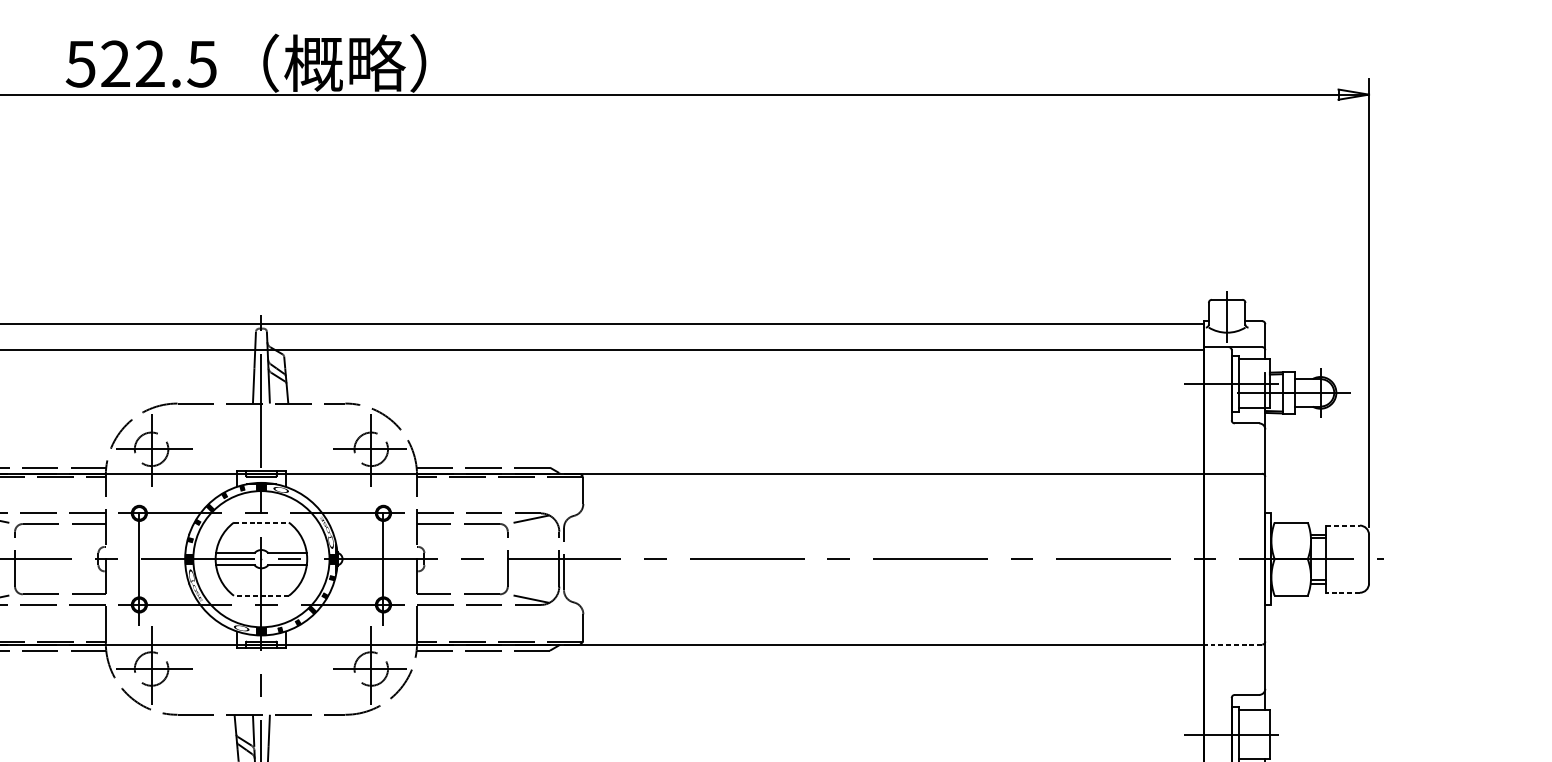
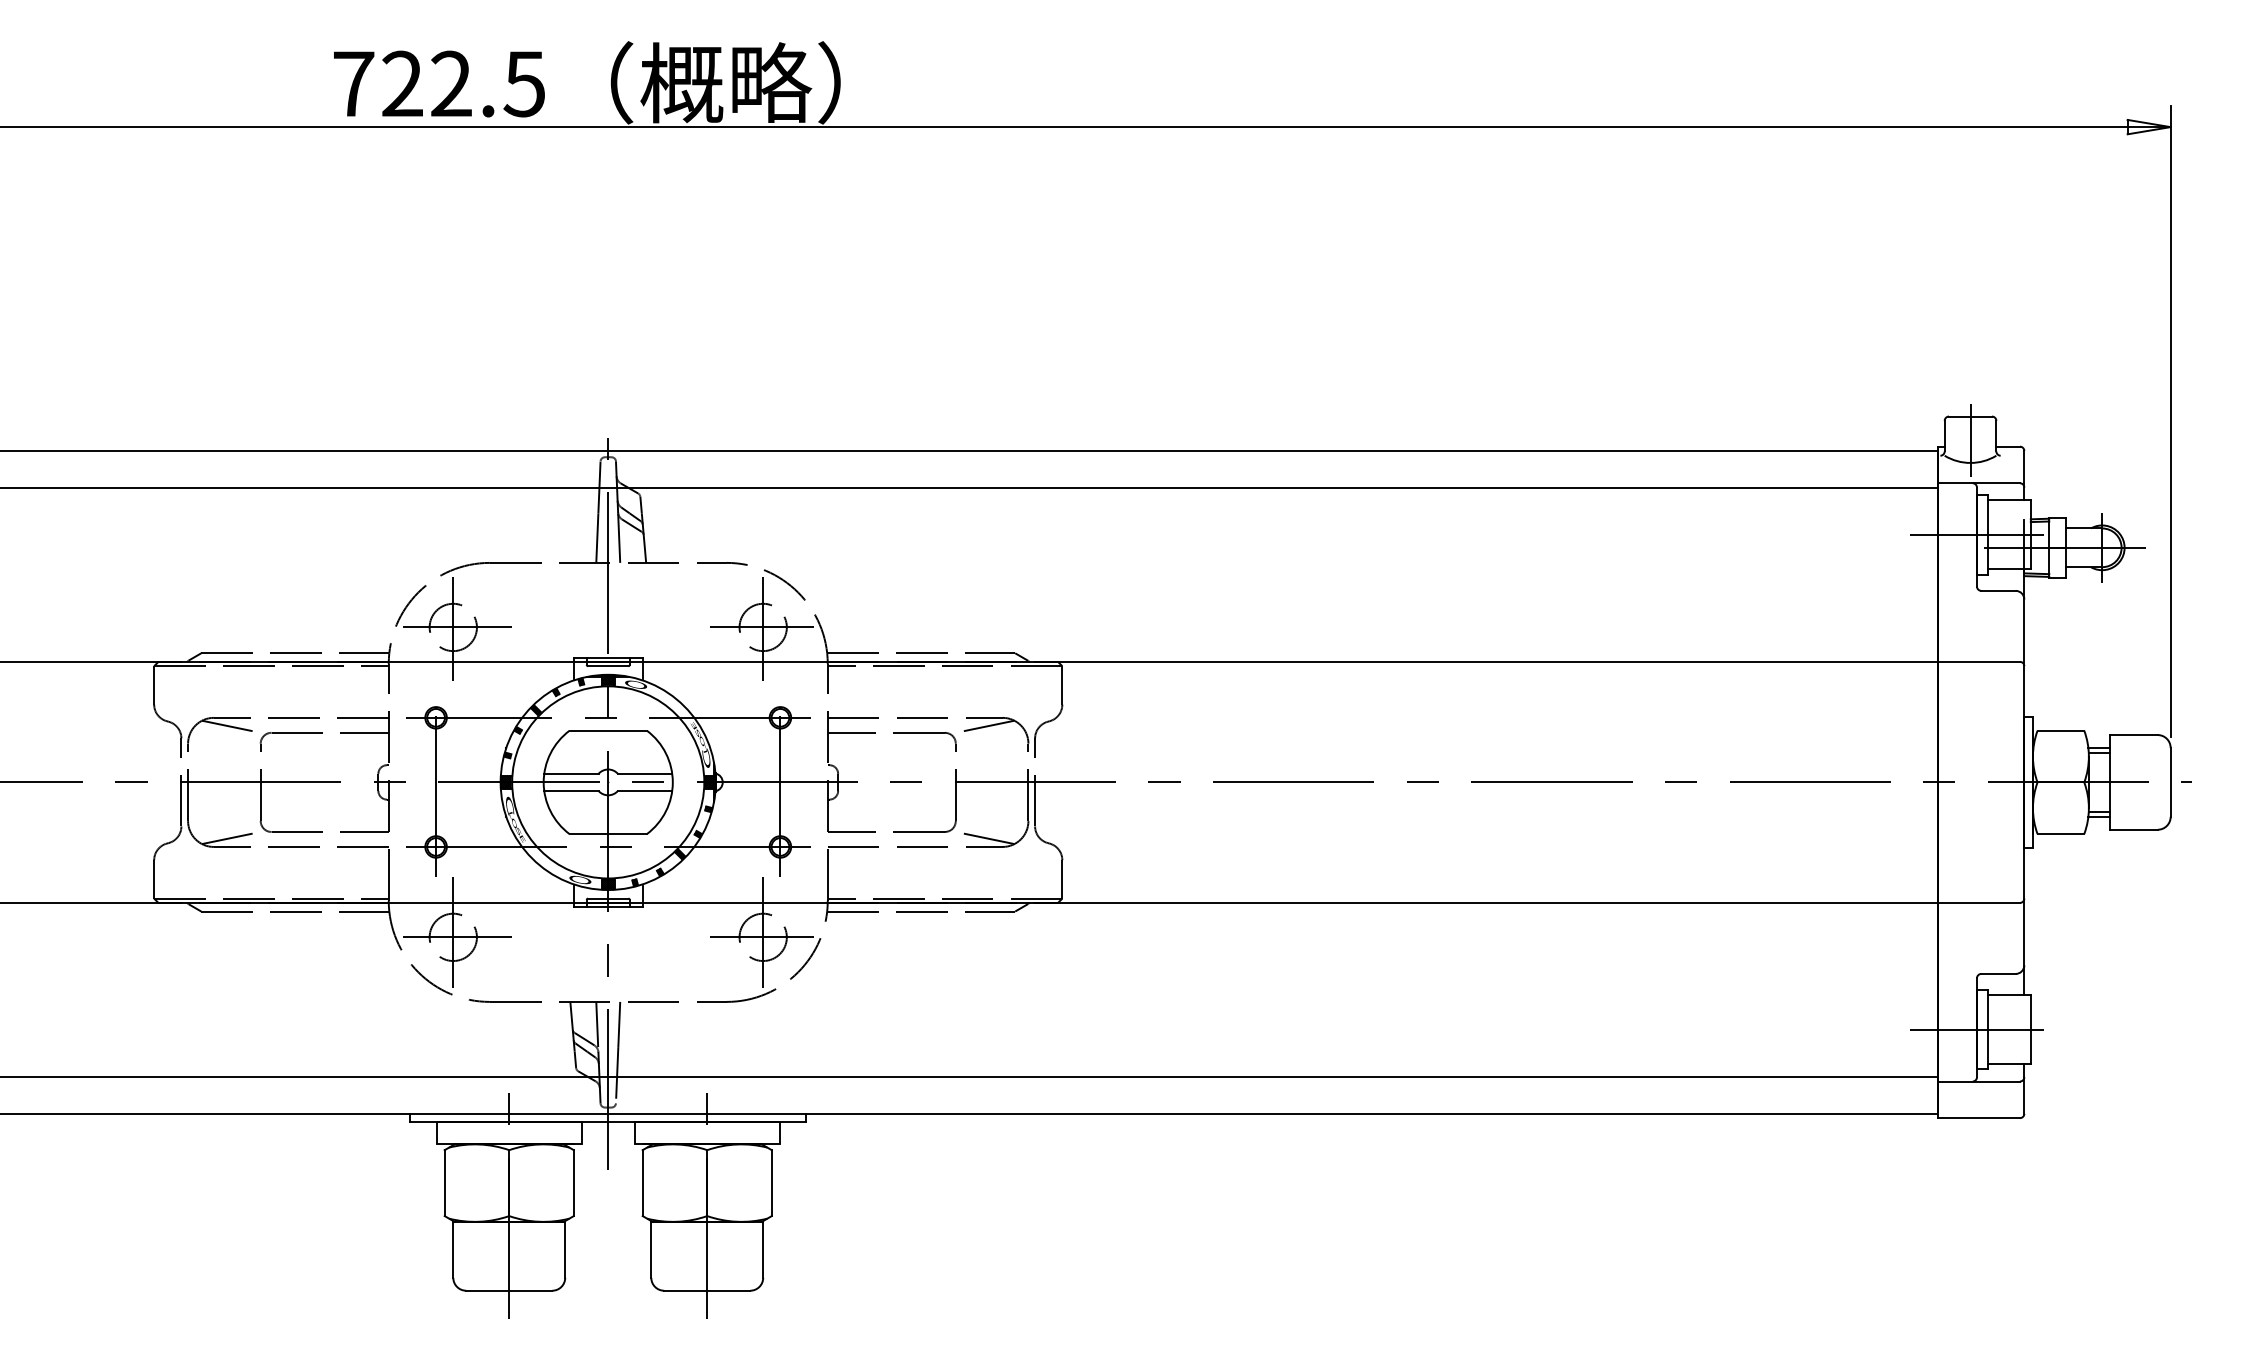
text: (80, 64) -> (353, 84), 522.5 -> 722.5
line: (261, 522) -> (608, 730), dashed -> solid
line: (1343, 525) -> (2134, 735), dashed -> solid
line: (1343, 592) -> (2134, 829), dashed -> solid
line: (261, 596) -> (608, 834), dashed -> solid
line: (1233, 644) -> (1979, 902), dashed -> solid

